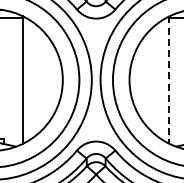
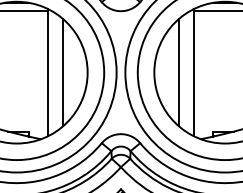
line: (38, 79) -> (63, 72), added
line: (153, 79) -> (178, 72), added
line: (168, 79) -> (193, 72), dashed -> solid

